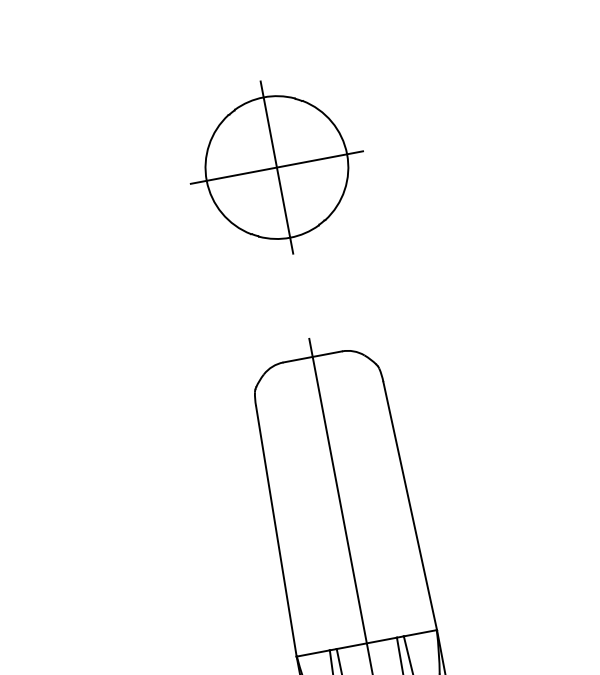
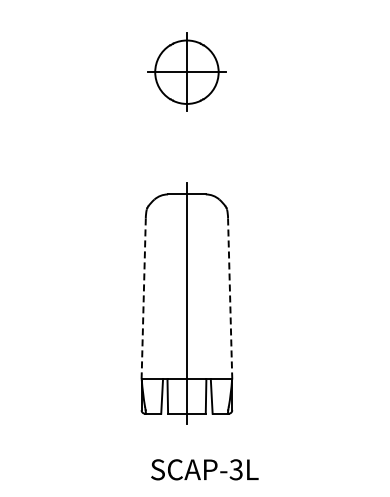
part: (276, 168) -> (186, 72), size x0.7
line: (410, 505) -> (230, 298), solid -> dashed
line: (275, 530) -> (143, 298), solid -> dashed

